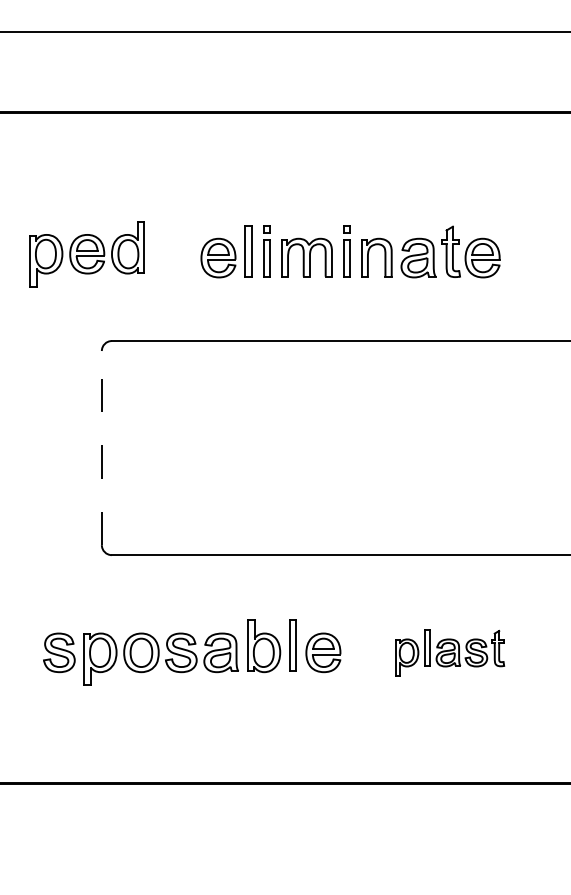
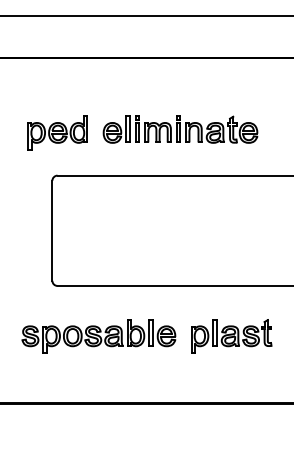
part: (86, 253) -> (57, 132), moved
line: (102, 447) -> (52, 230), dashed -> solid
part: (449, 653) -> (231, 336), size x1.43

